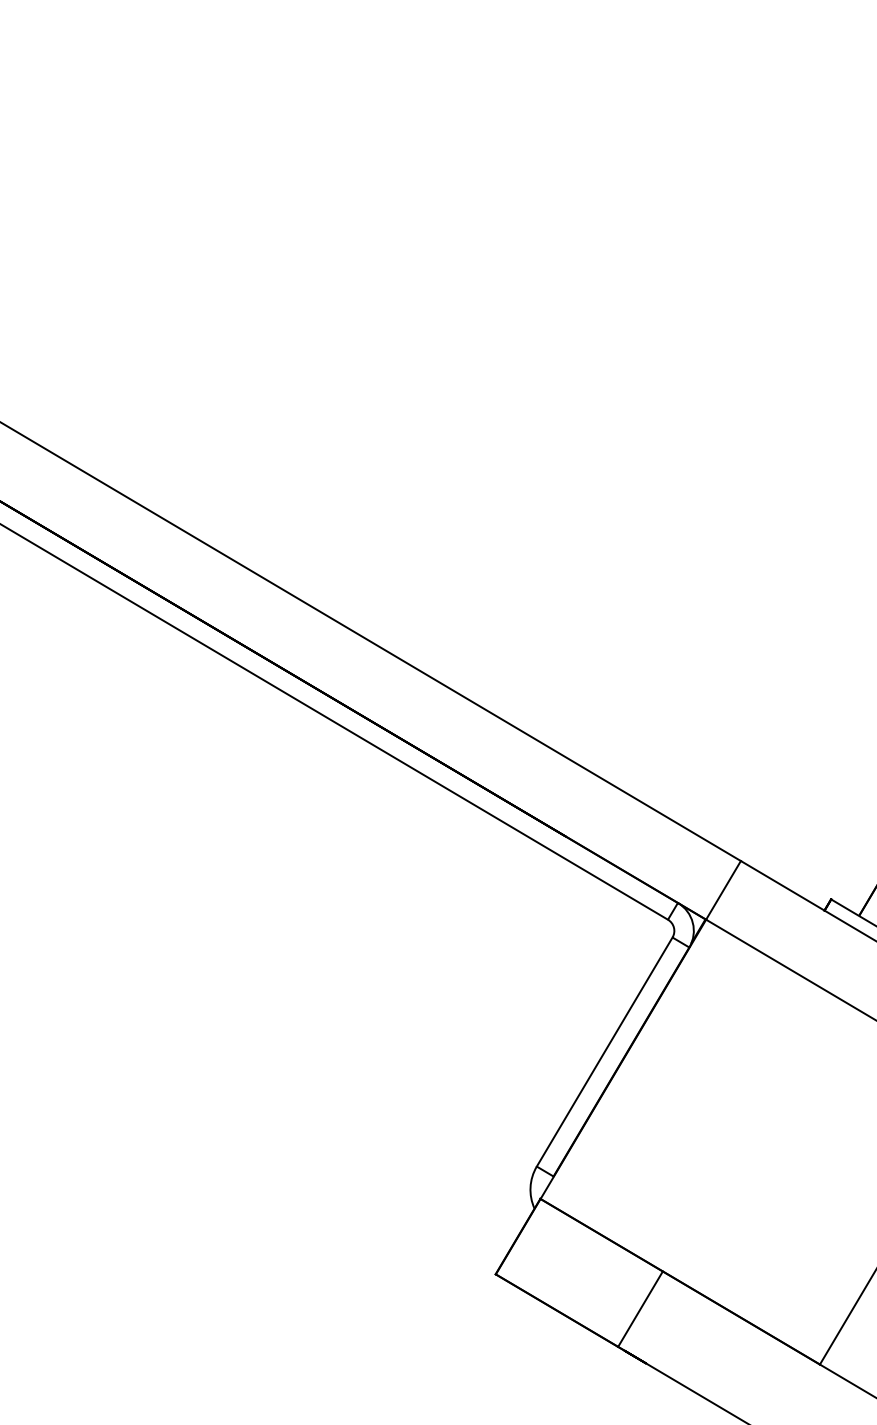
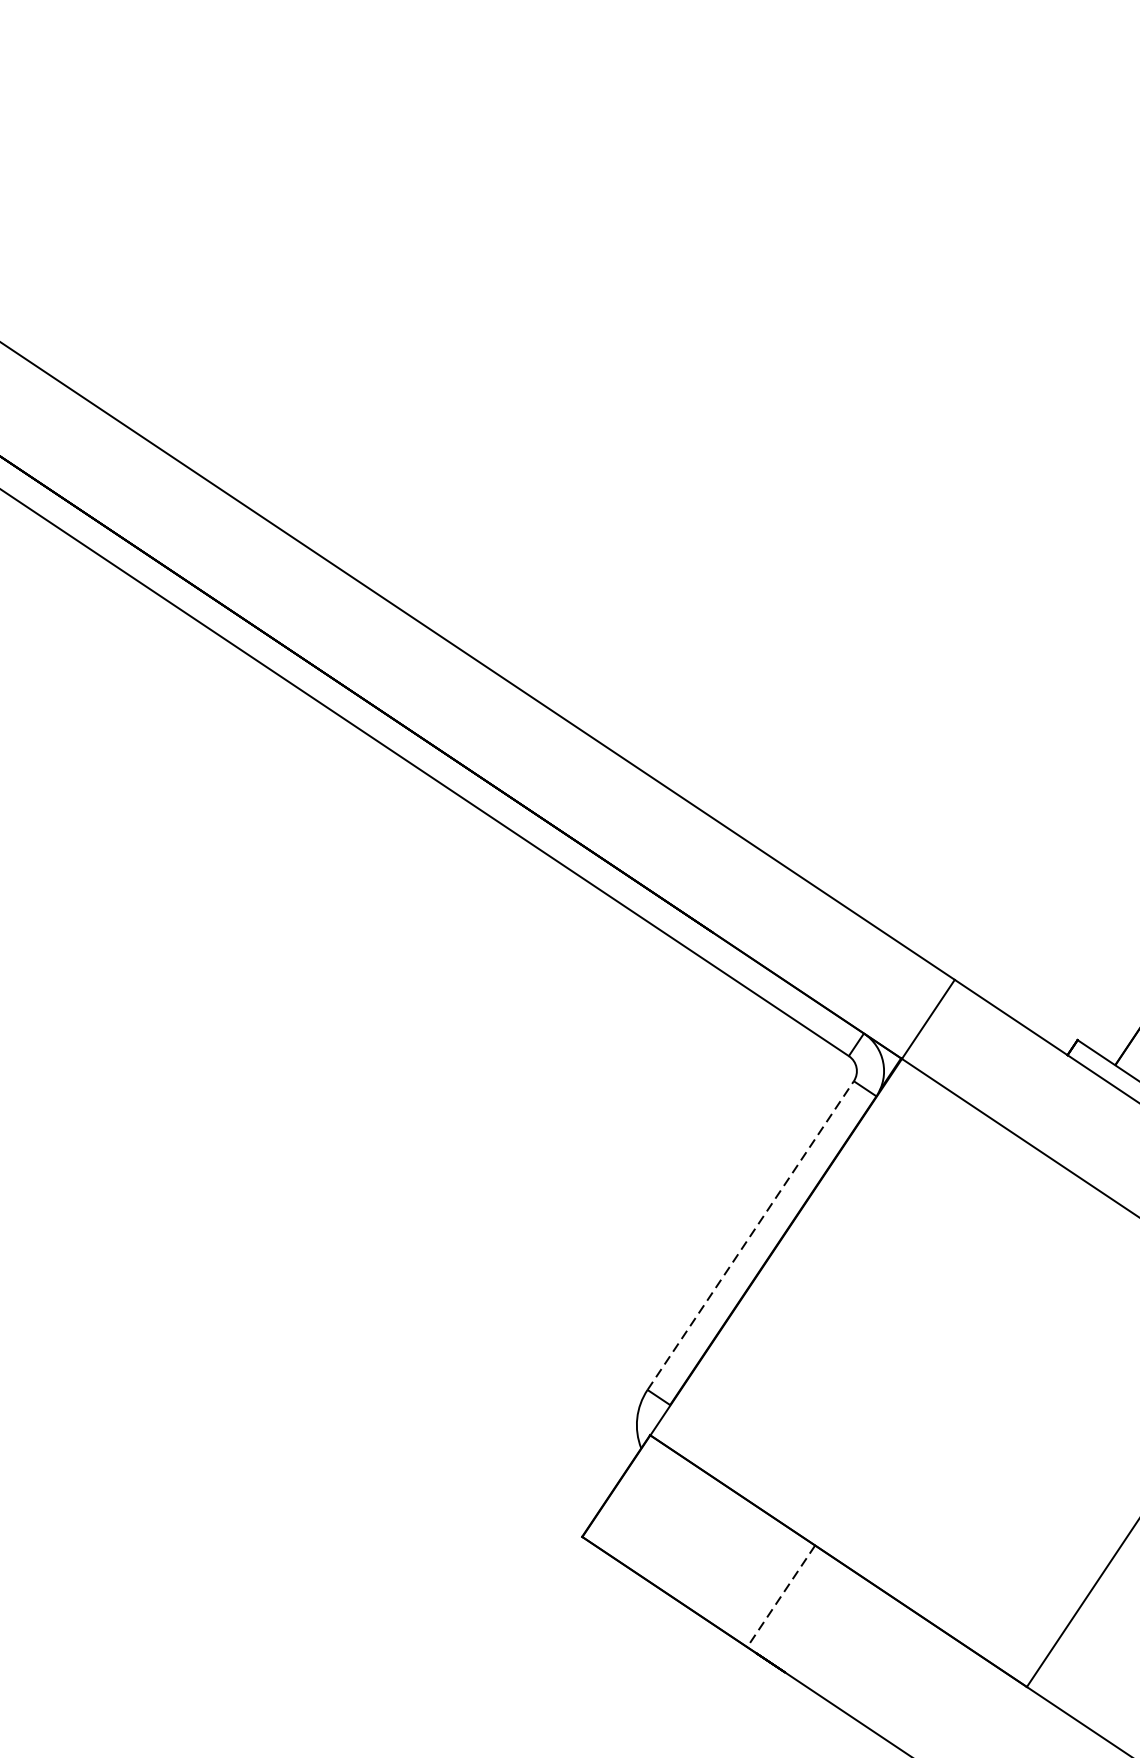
line: (604, 1051) -> (750, 1234), solid -> dashed
line: (640, 1309) -> (781, 1596), solid -> dashed

